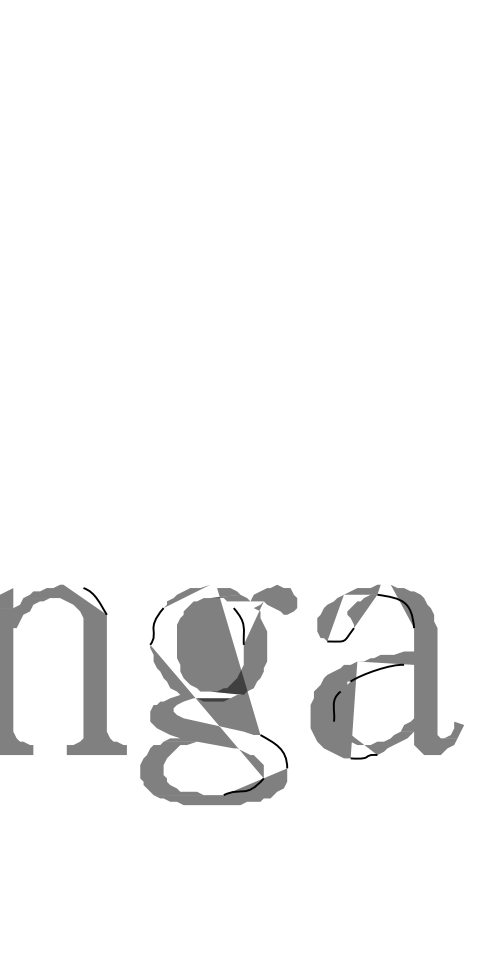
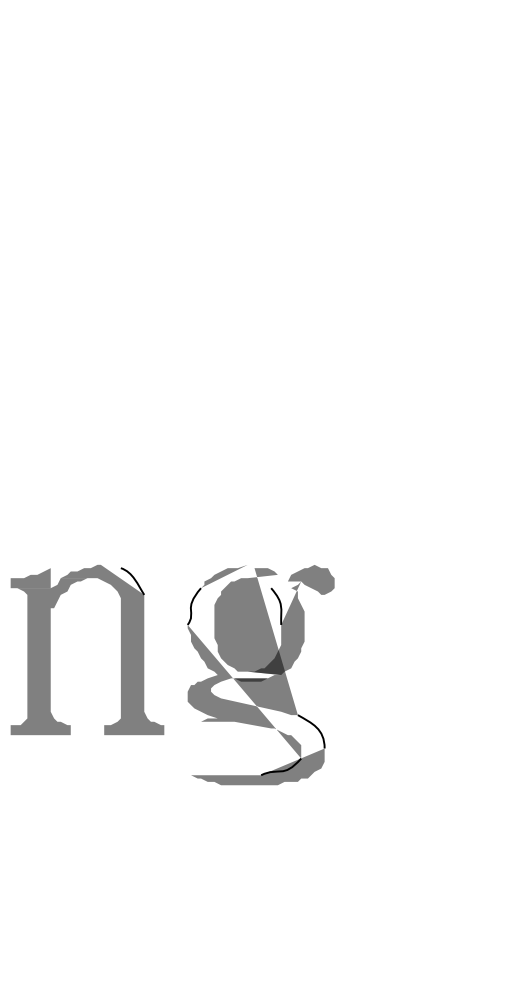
fill: (230, 597) -> (267, 577), removed
part: (387, 672) -> (424, 652), removed
fill: (177, 768) -> (214, 748), removed

